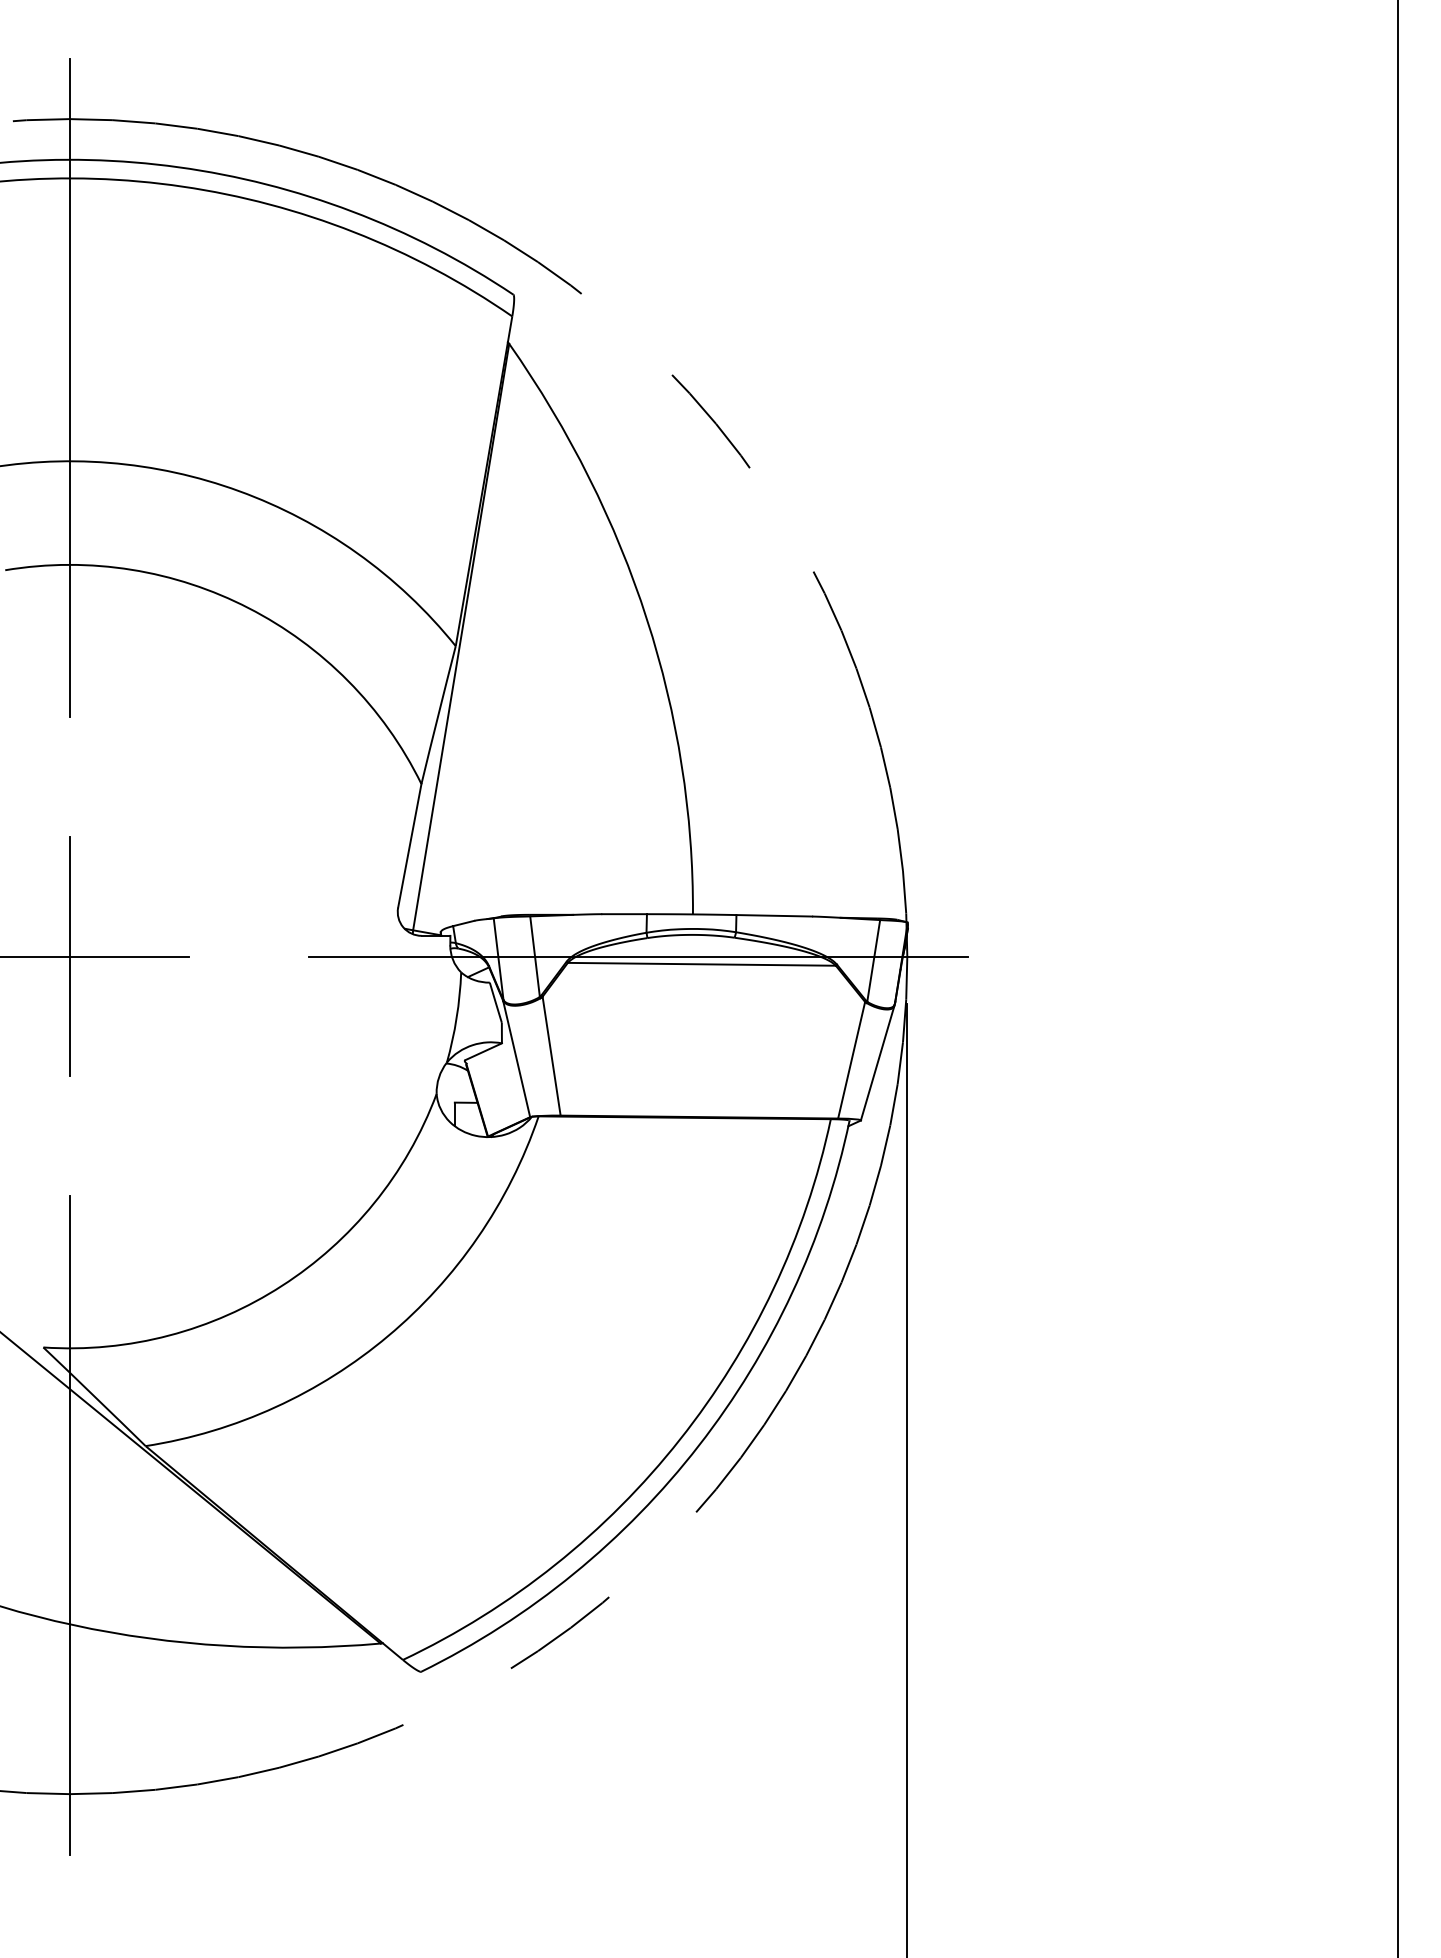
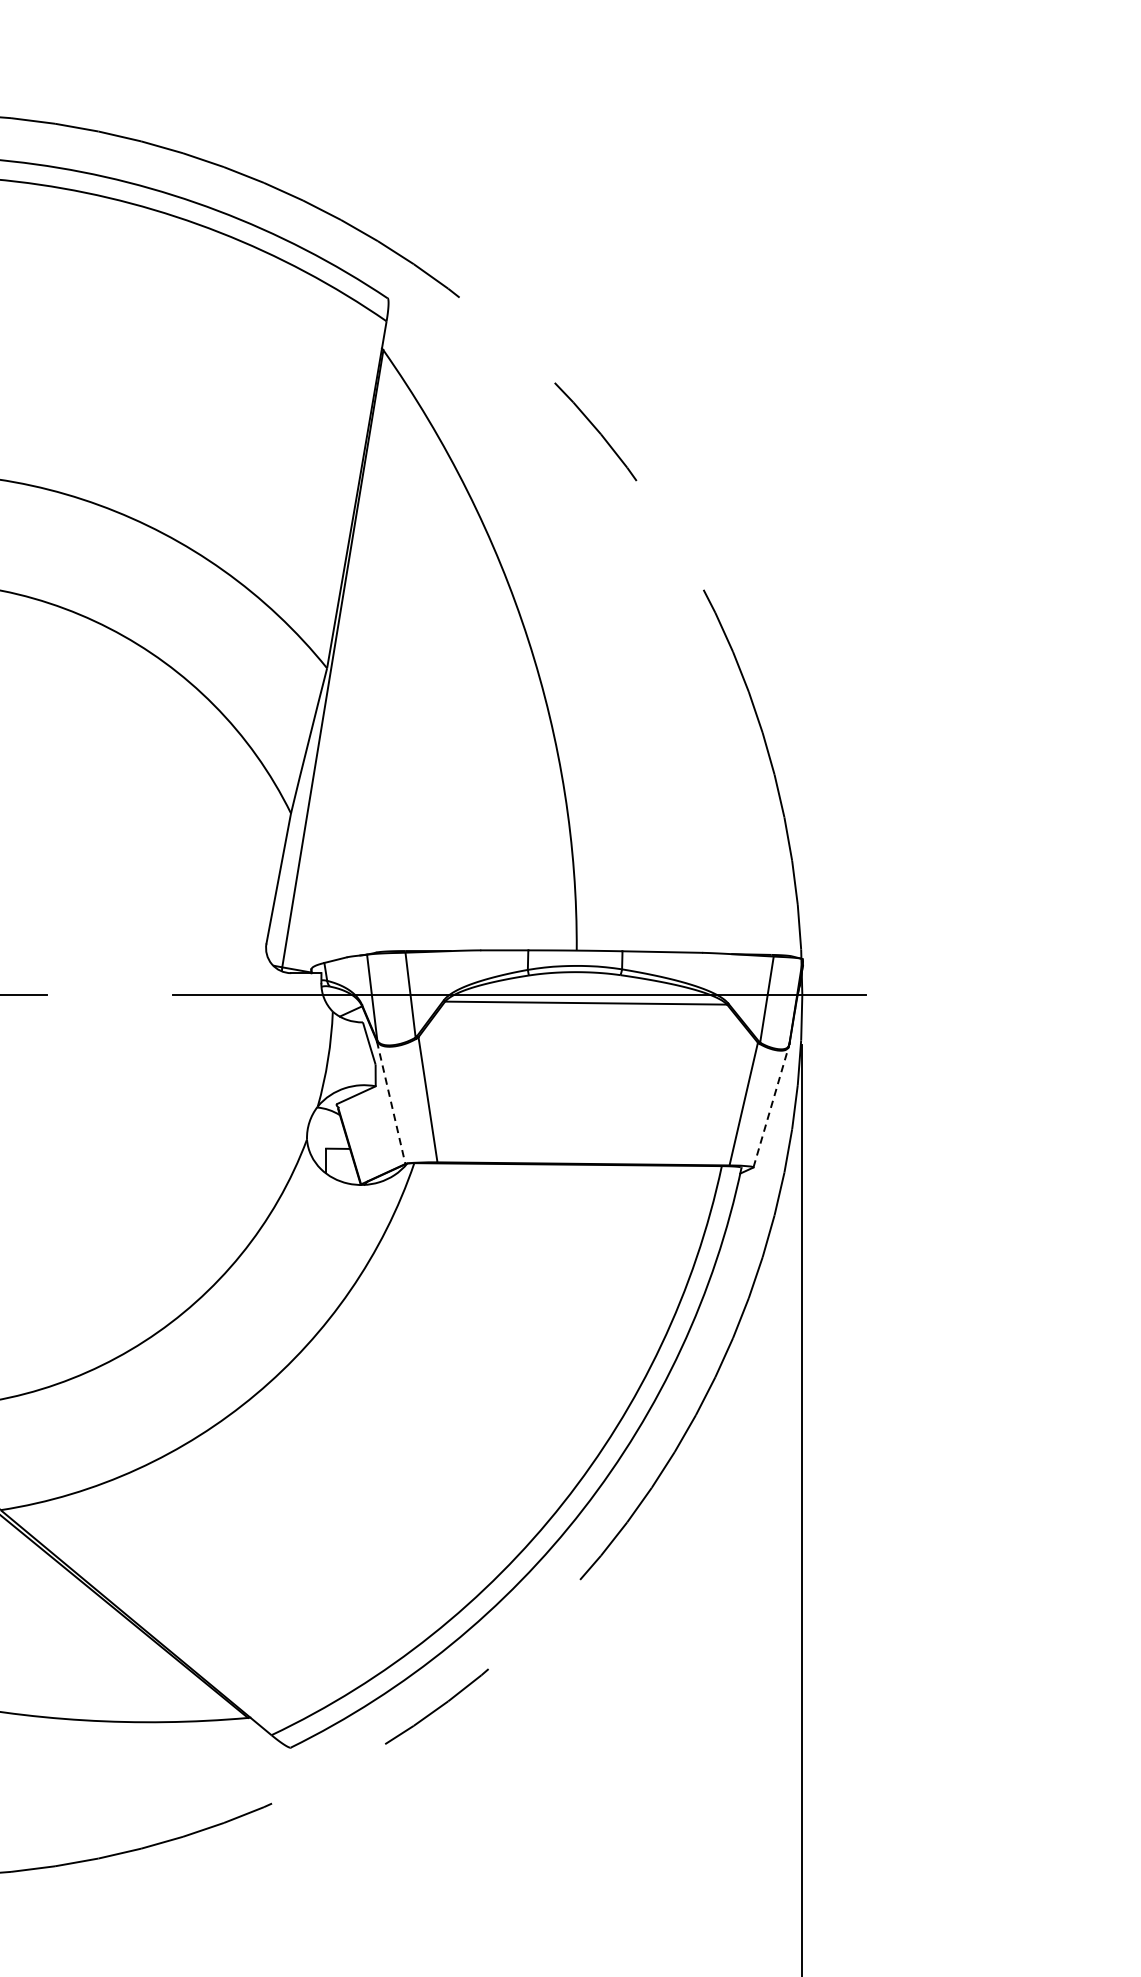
line: (516, 1058) -> (391, 1102), solid -> dashed
line: (877, 1062) -> (770, 1106), solid -> dashed

